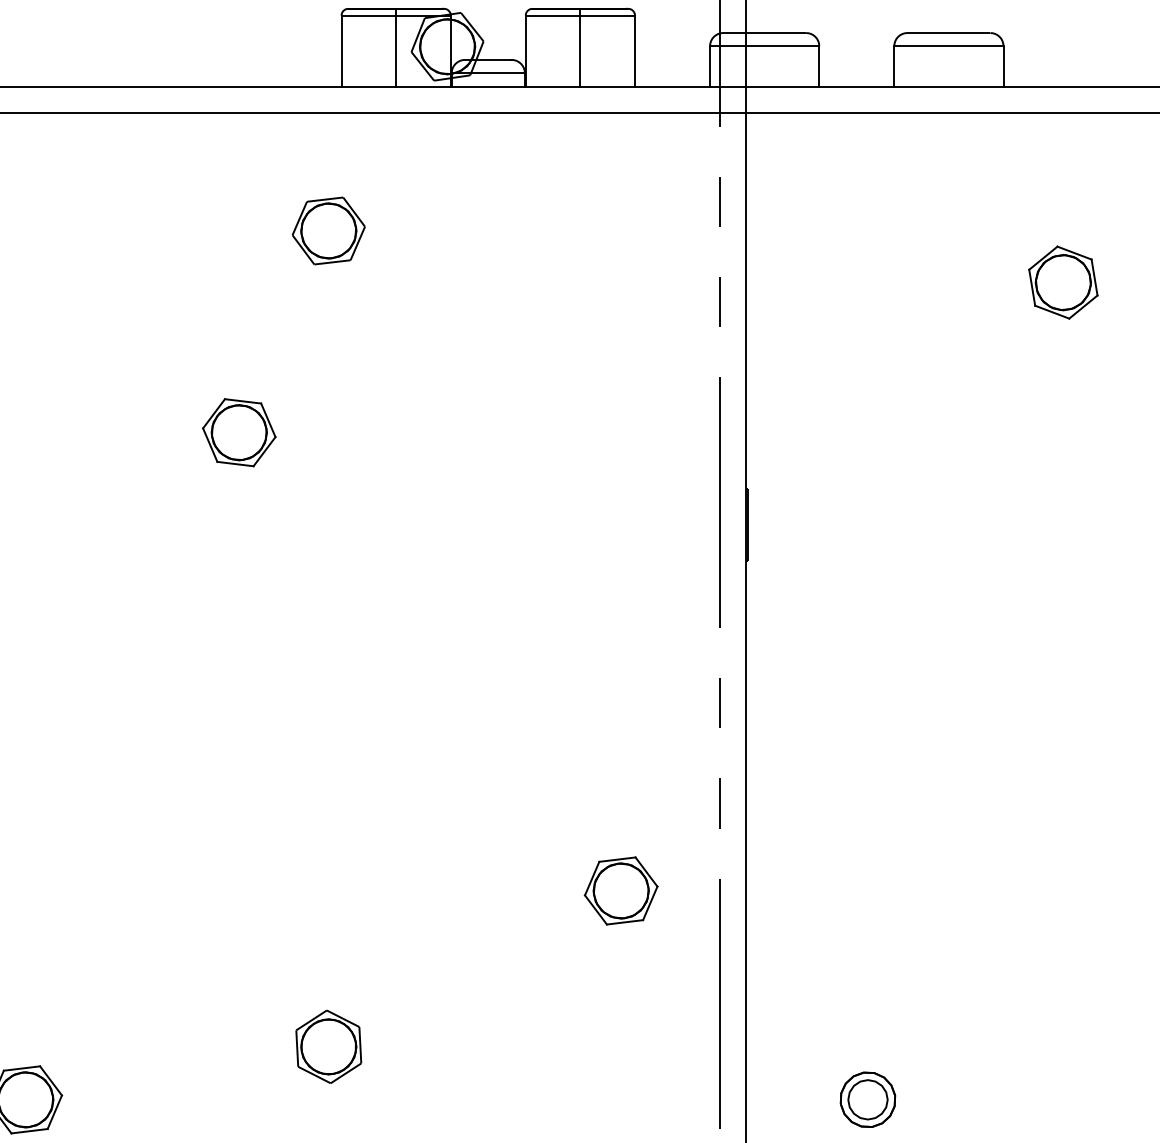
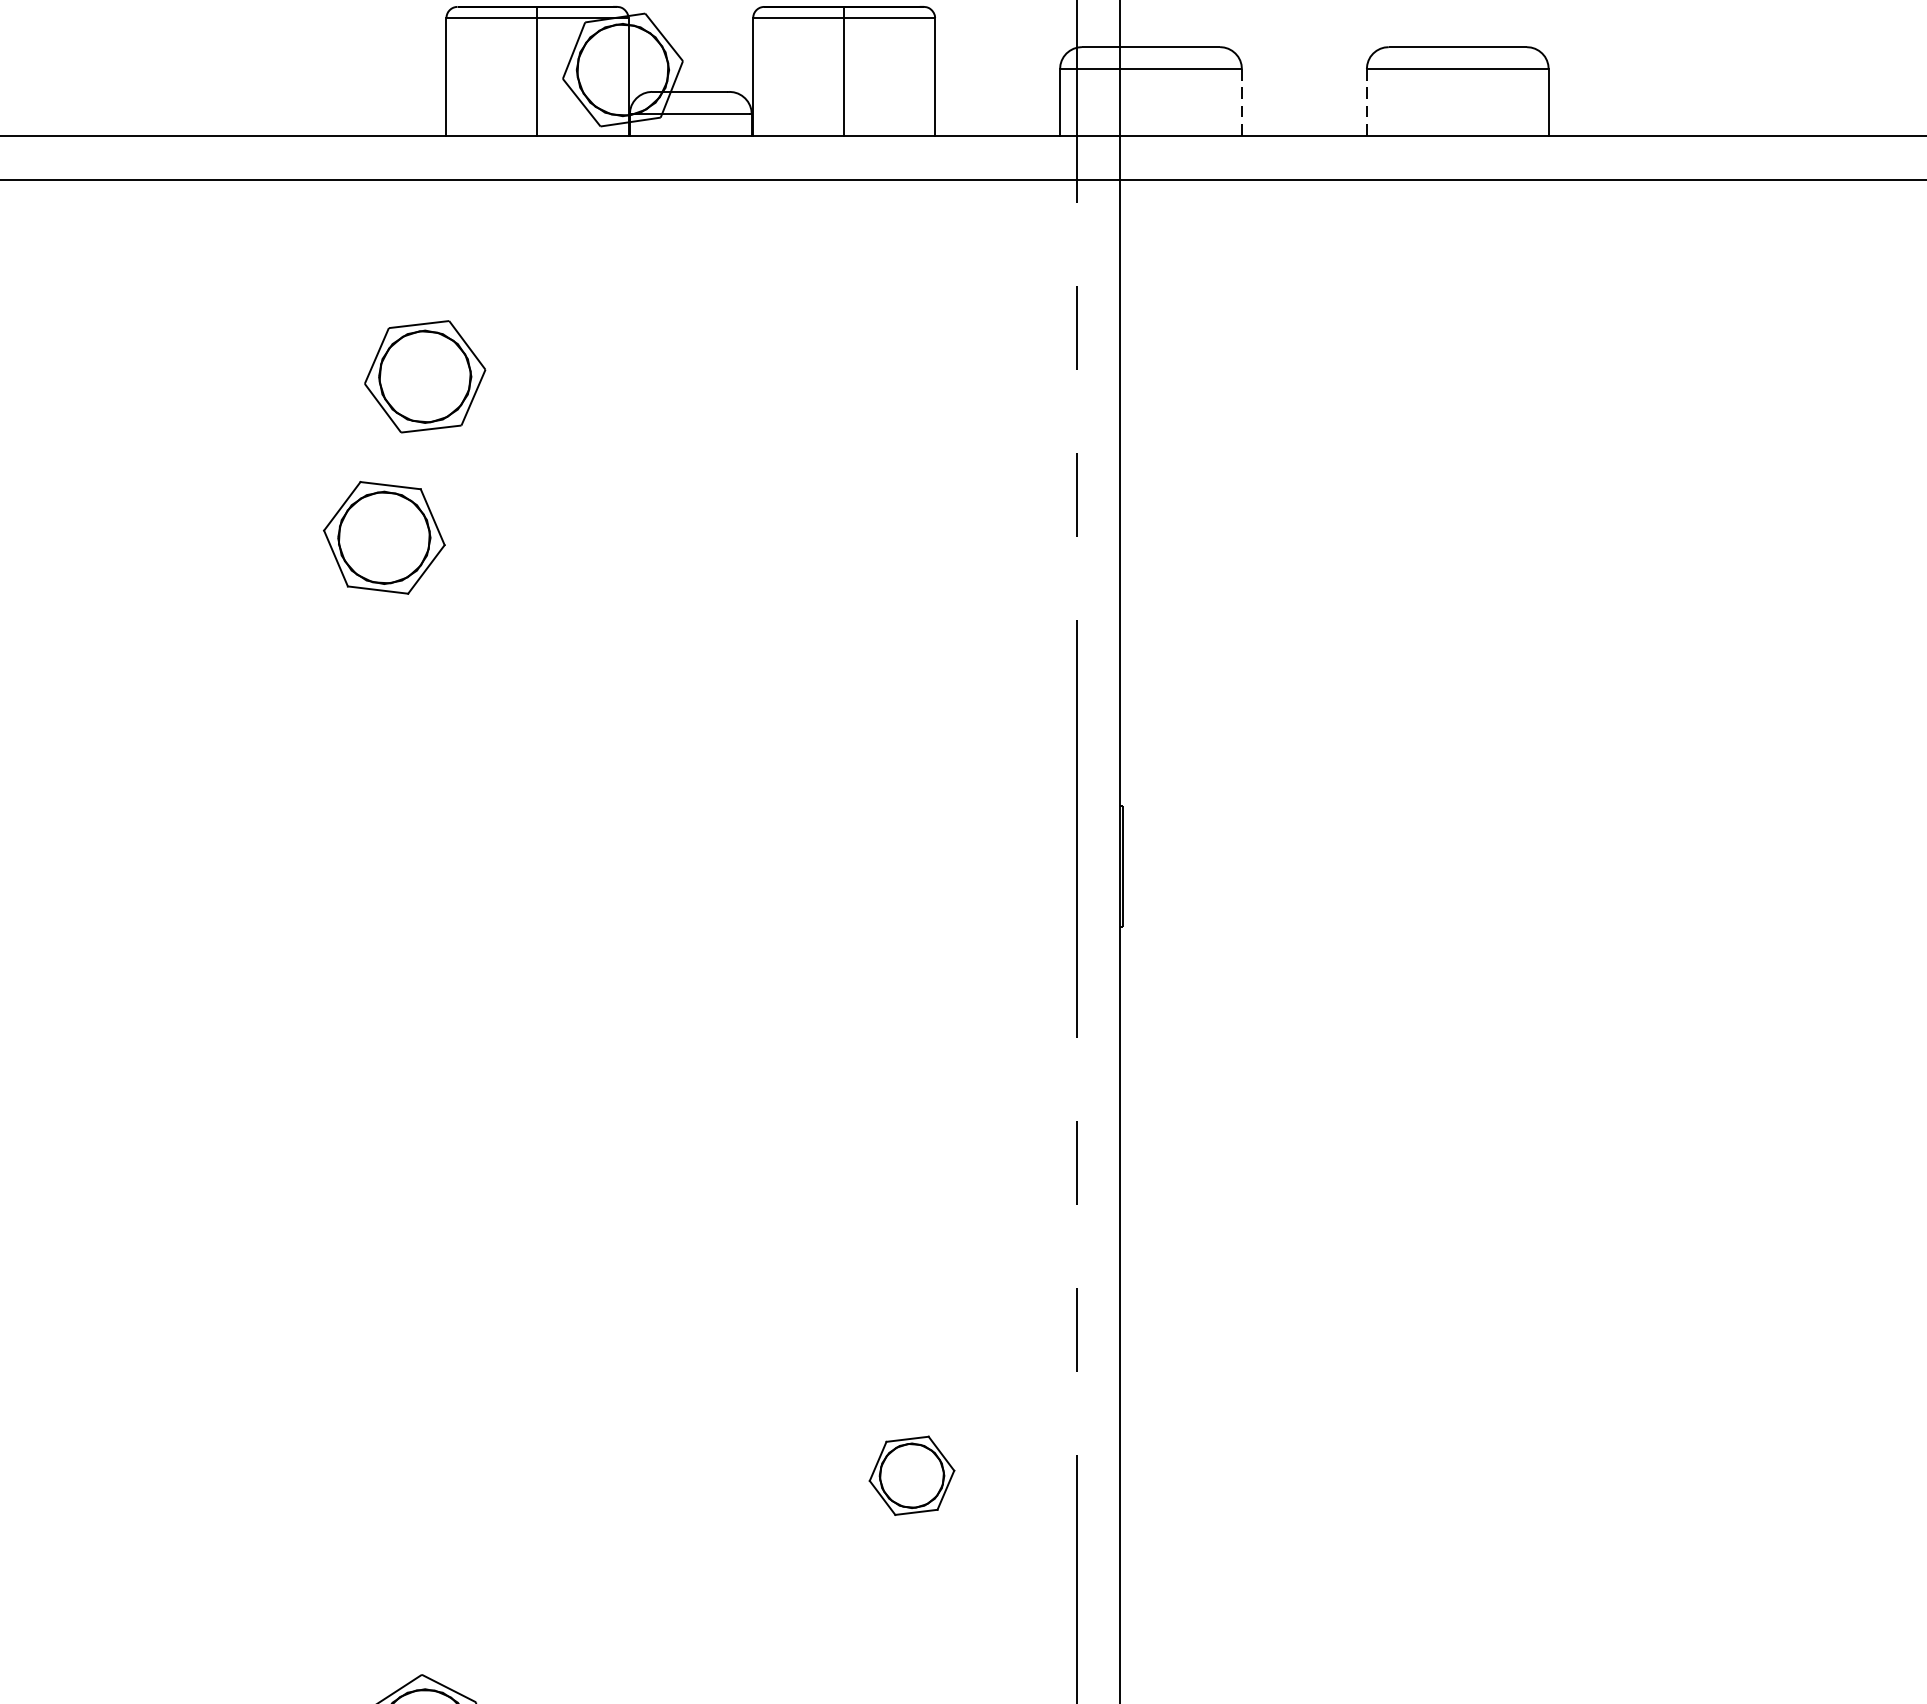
line: (819, 66) -> (1242, 102), solid -> dashed
line: (894, 66) -> (1367, 102), solid -> dashed
part: (1063, 282) -> (1648, 462), removed
part: (239, 432) -> (384, 537), moved
part: (620, 890) -> (910, 1475), size x0.7

